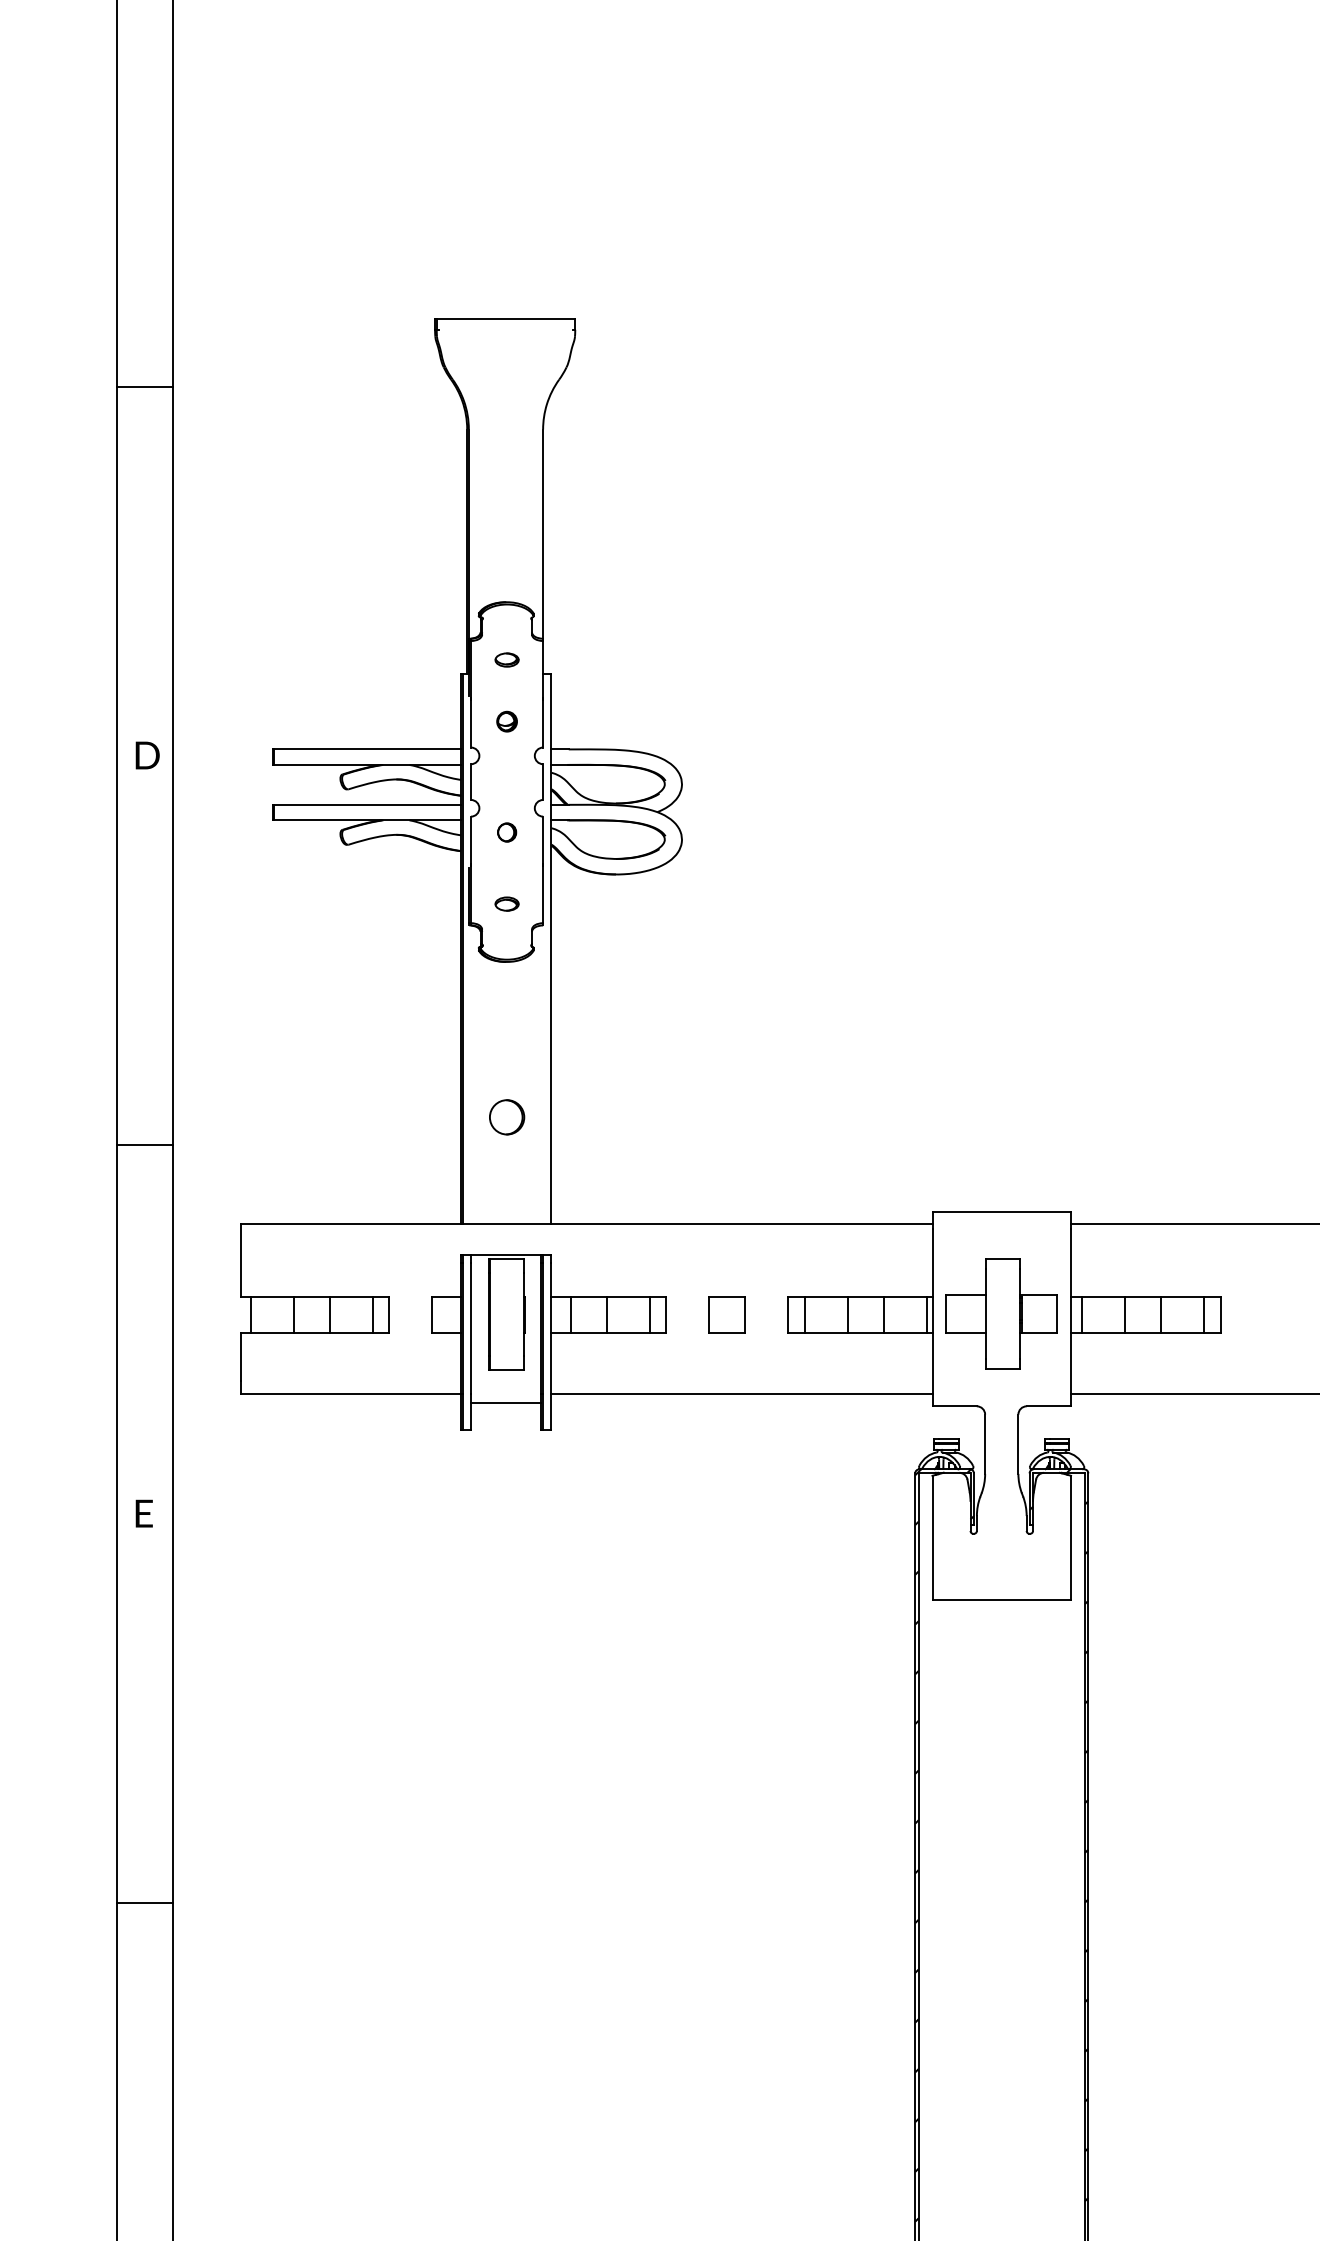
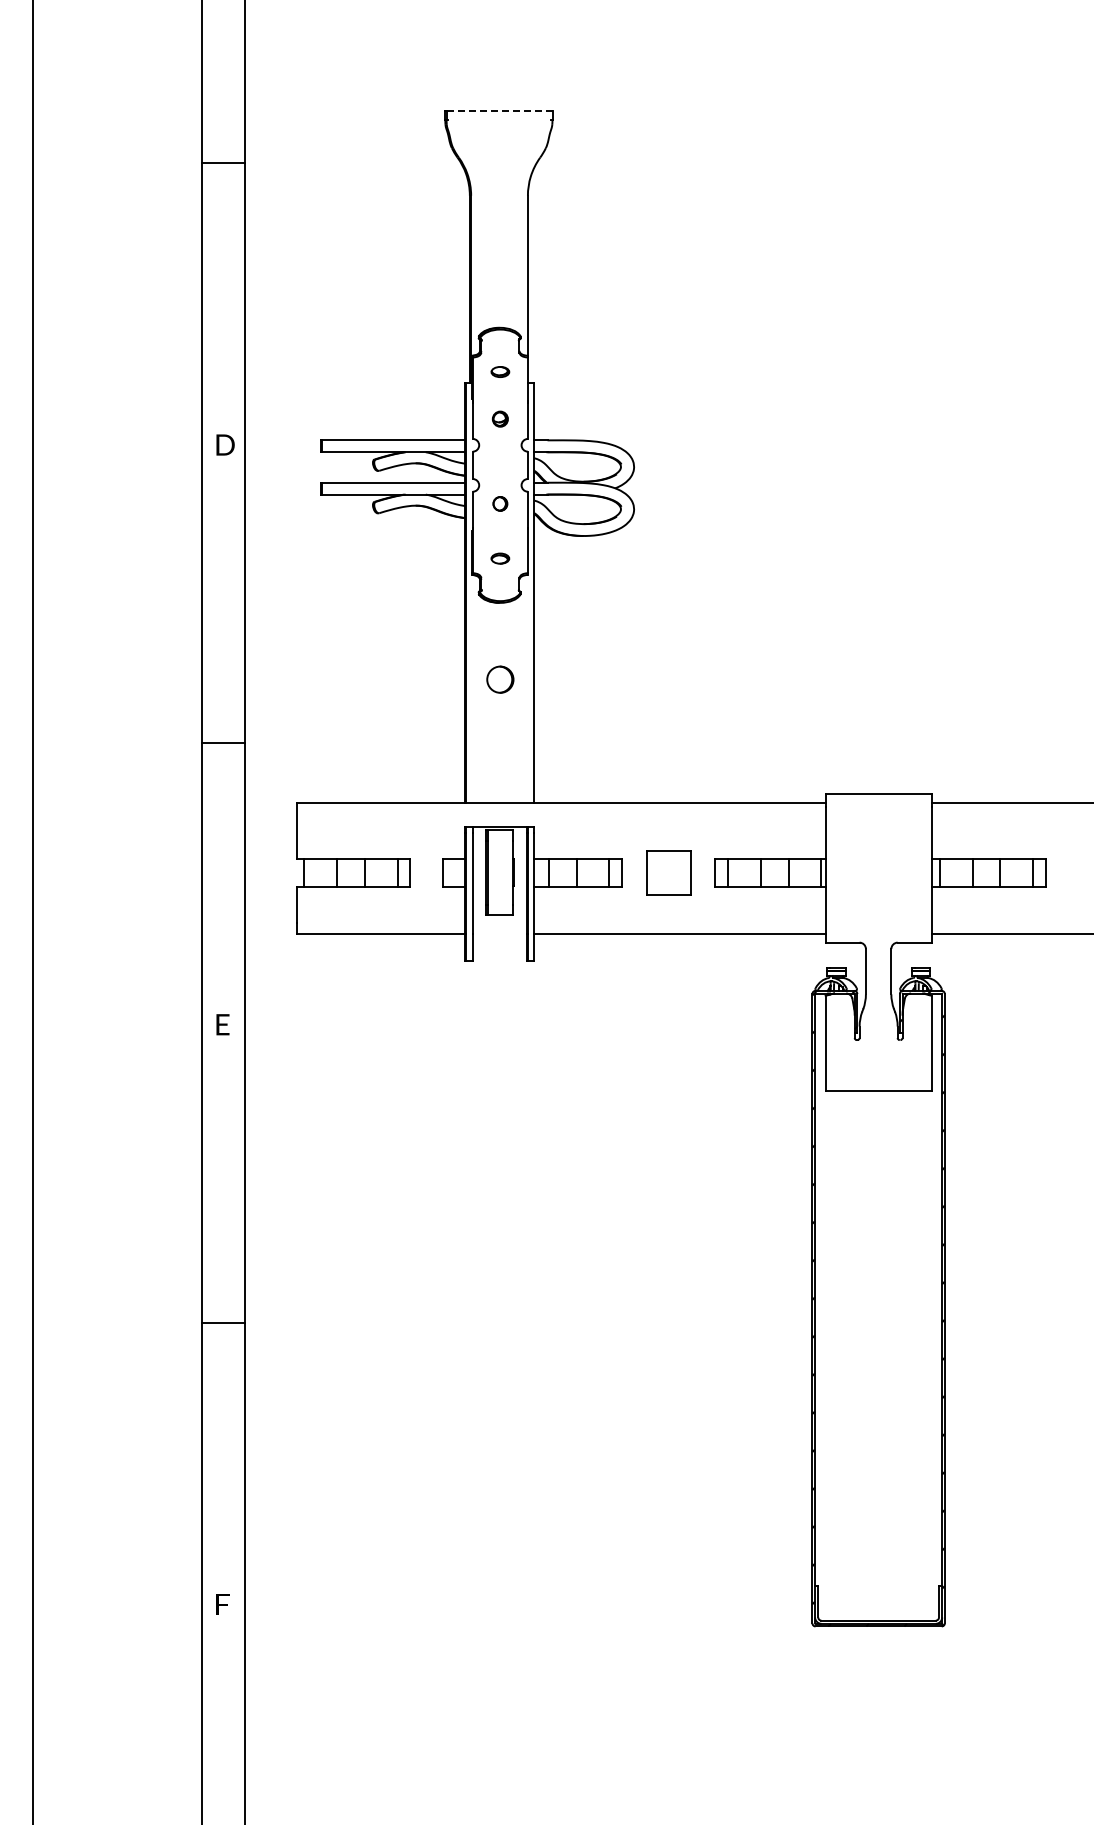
line: (505, 319) -> (499, 111), solid -> dashed
circle: (507, 1117) -> (500, 679), moved
part: (1001, 1313) -> (878, 871), removed
part: (726, 1314) -> (668, 872), size x1.6
line: (505, 1402) -> (499, 939), removed

